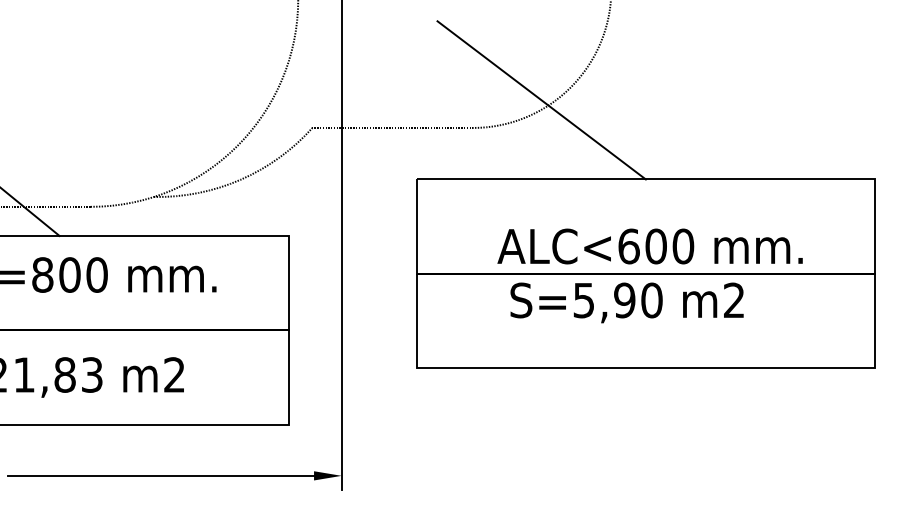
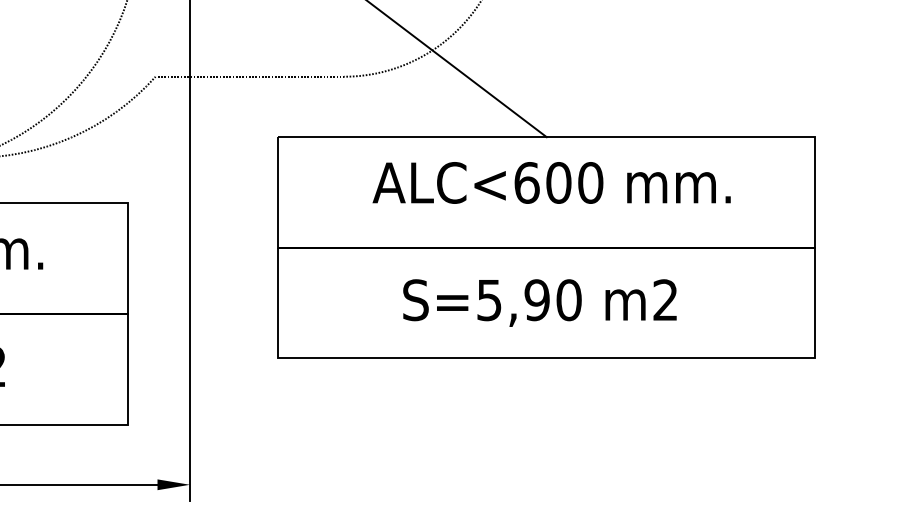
text: (649, 246) -> (550, 182), moved
text: (626, 302) -> (539, 302), moved

